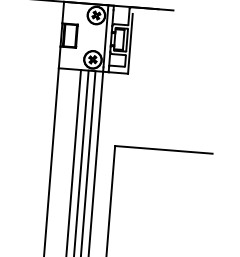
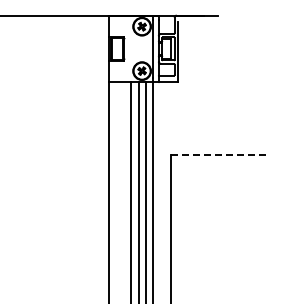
line: (163, 149) -> (219, 155), solid -> dashed

